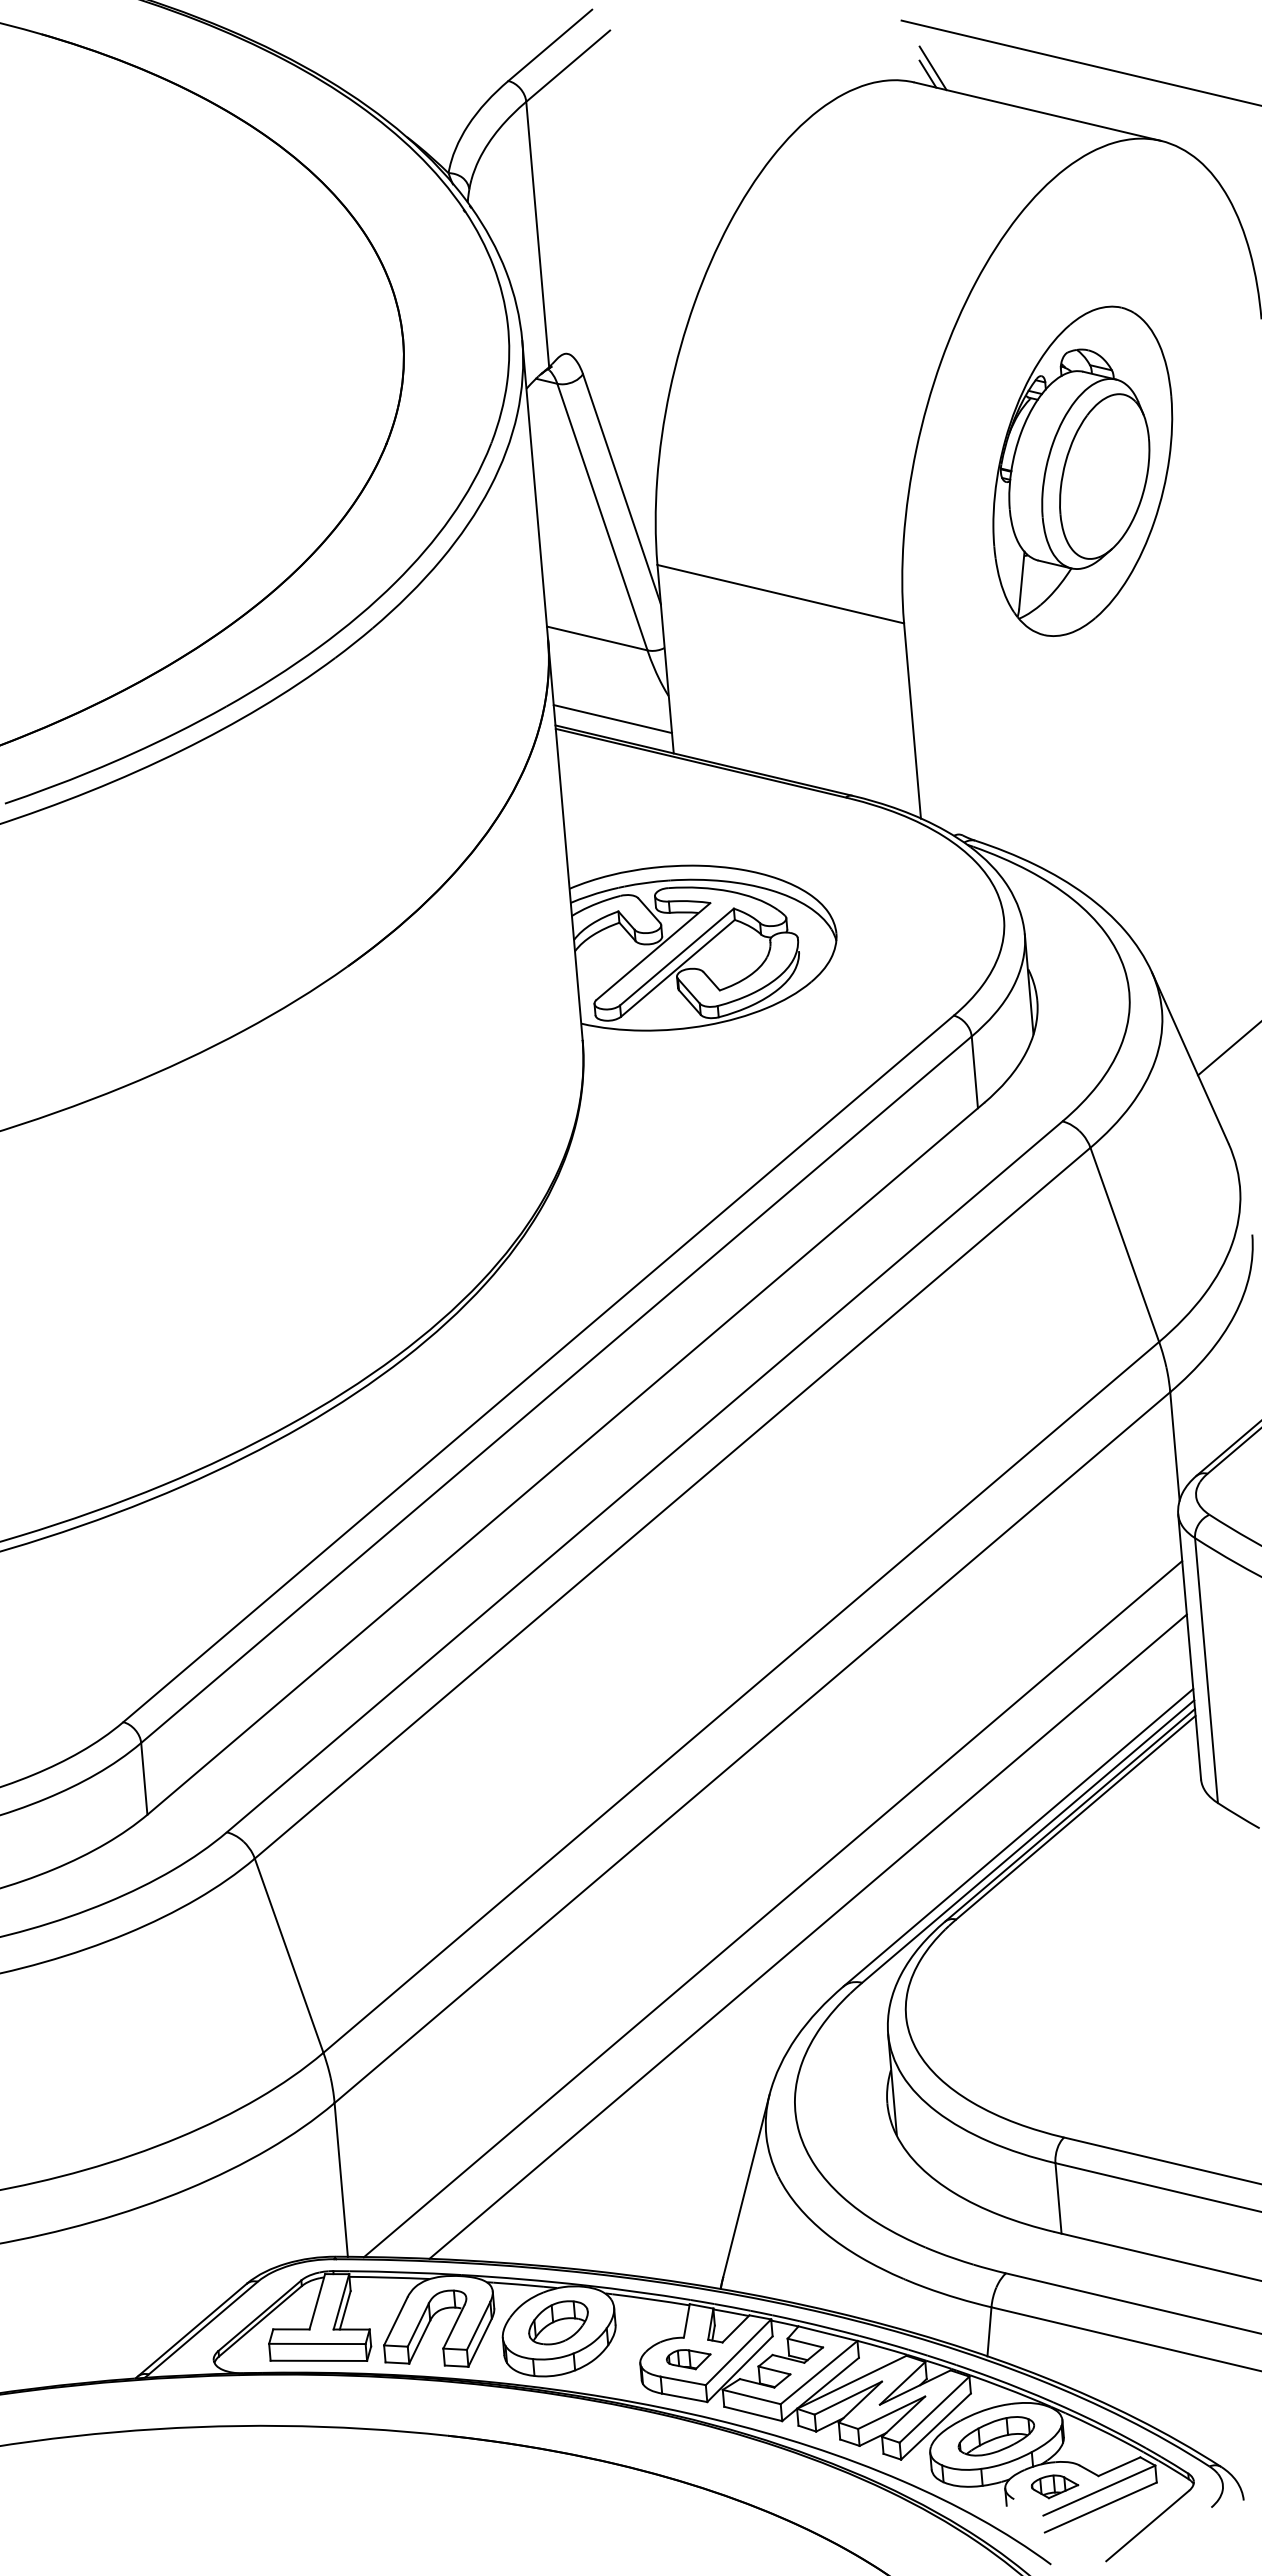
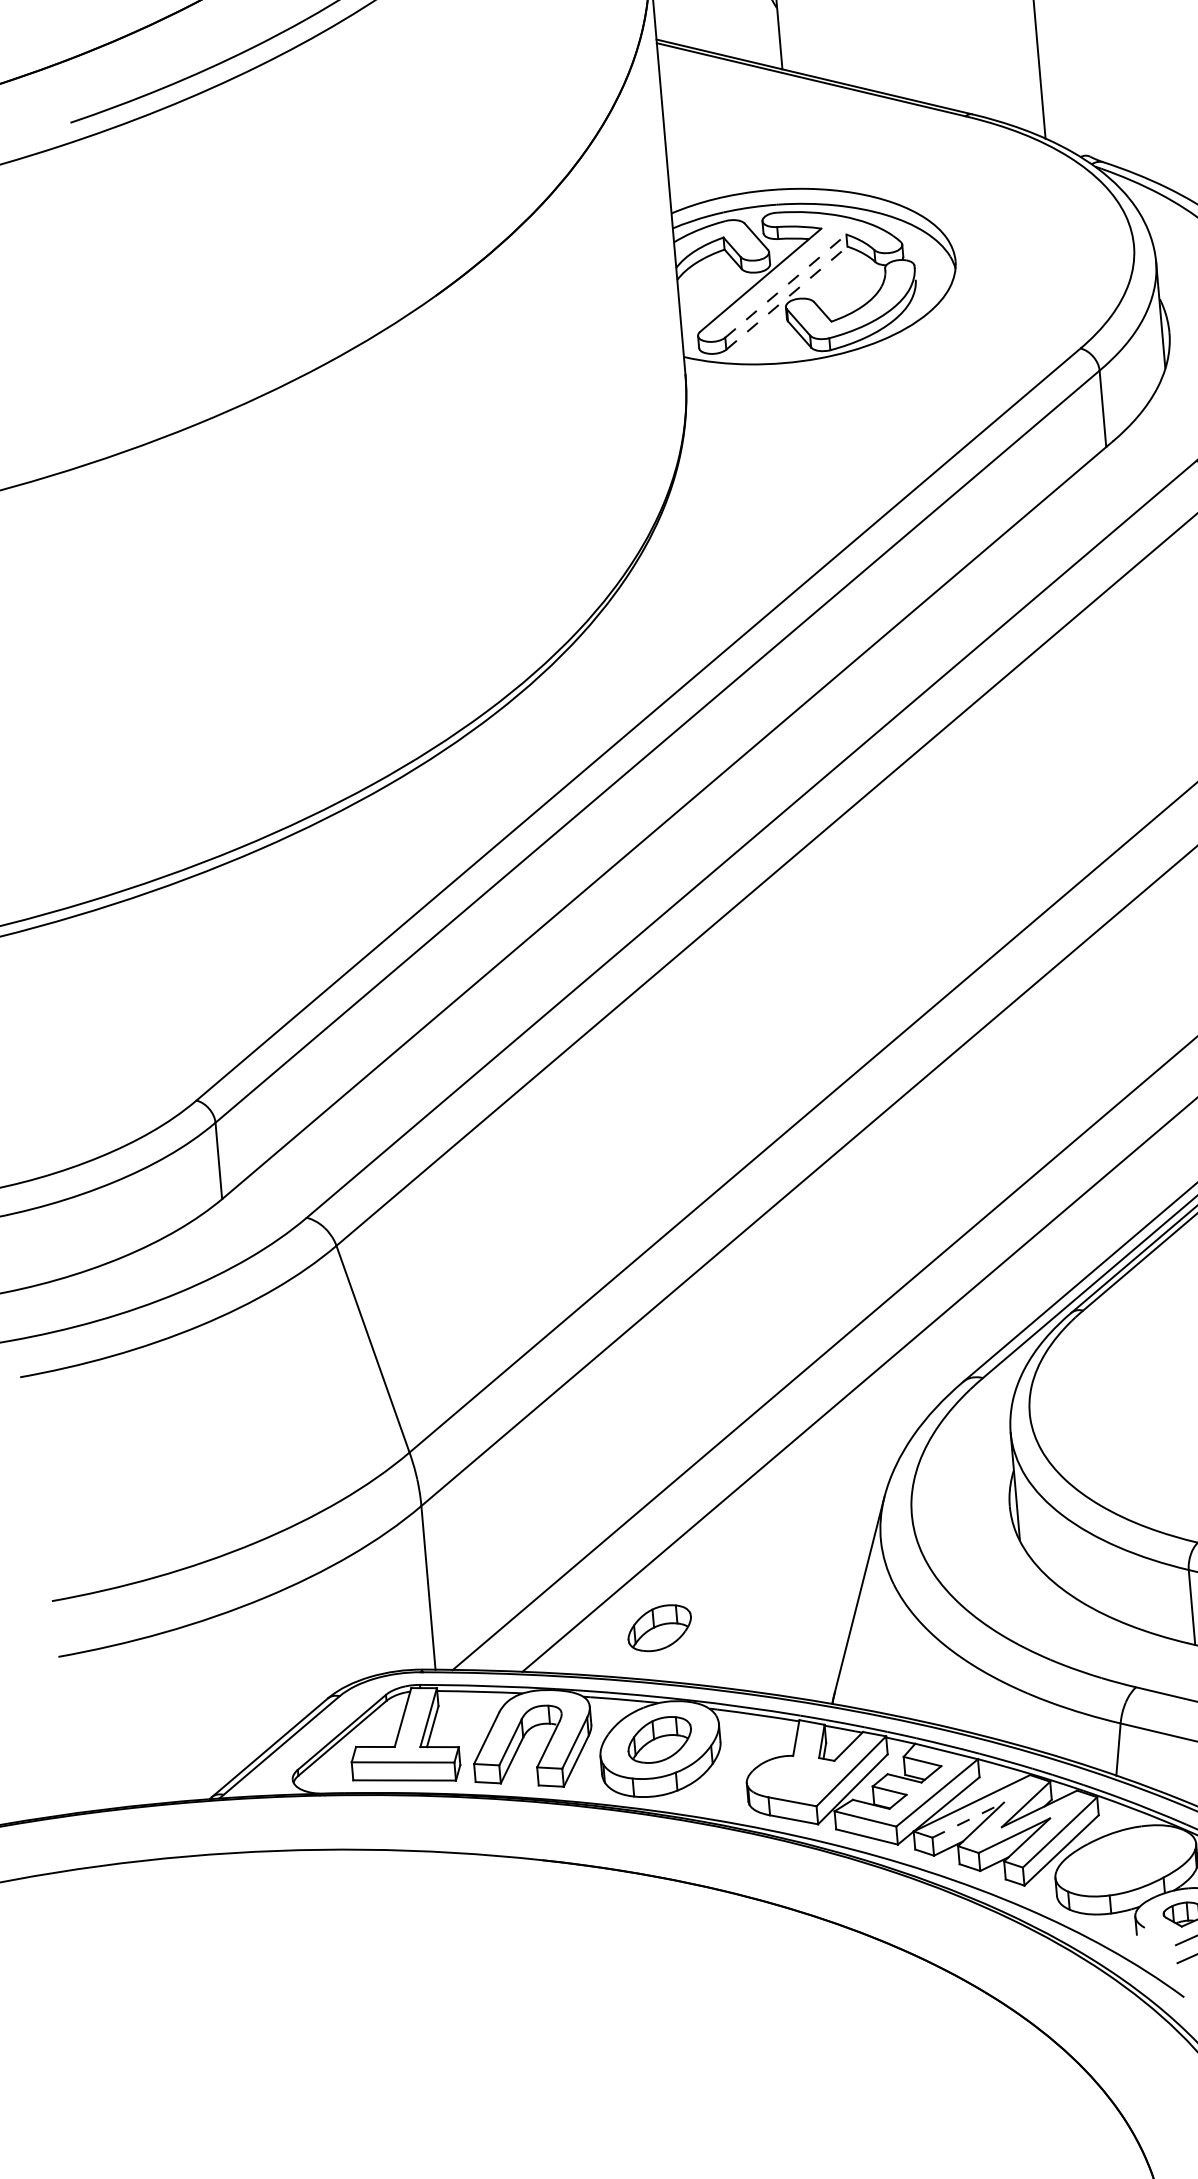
line: (612, 719) -> (717, 33), removed
line: (676, 957) -> (785, 286), solid -> dashed
line: (677, 968) -> (786, 298), solid -> dashed
part: (558, 2217) -> (659, 1627), added
part: (688, 2359) -> (798, 1779), removed
line: (848, 2397) -> (968, 1819), solid -> dashed
part: (996, 2436) -> (1125, 1860), removed

